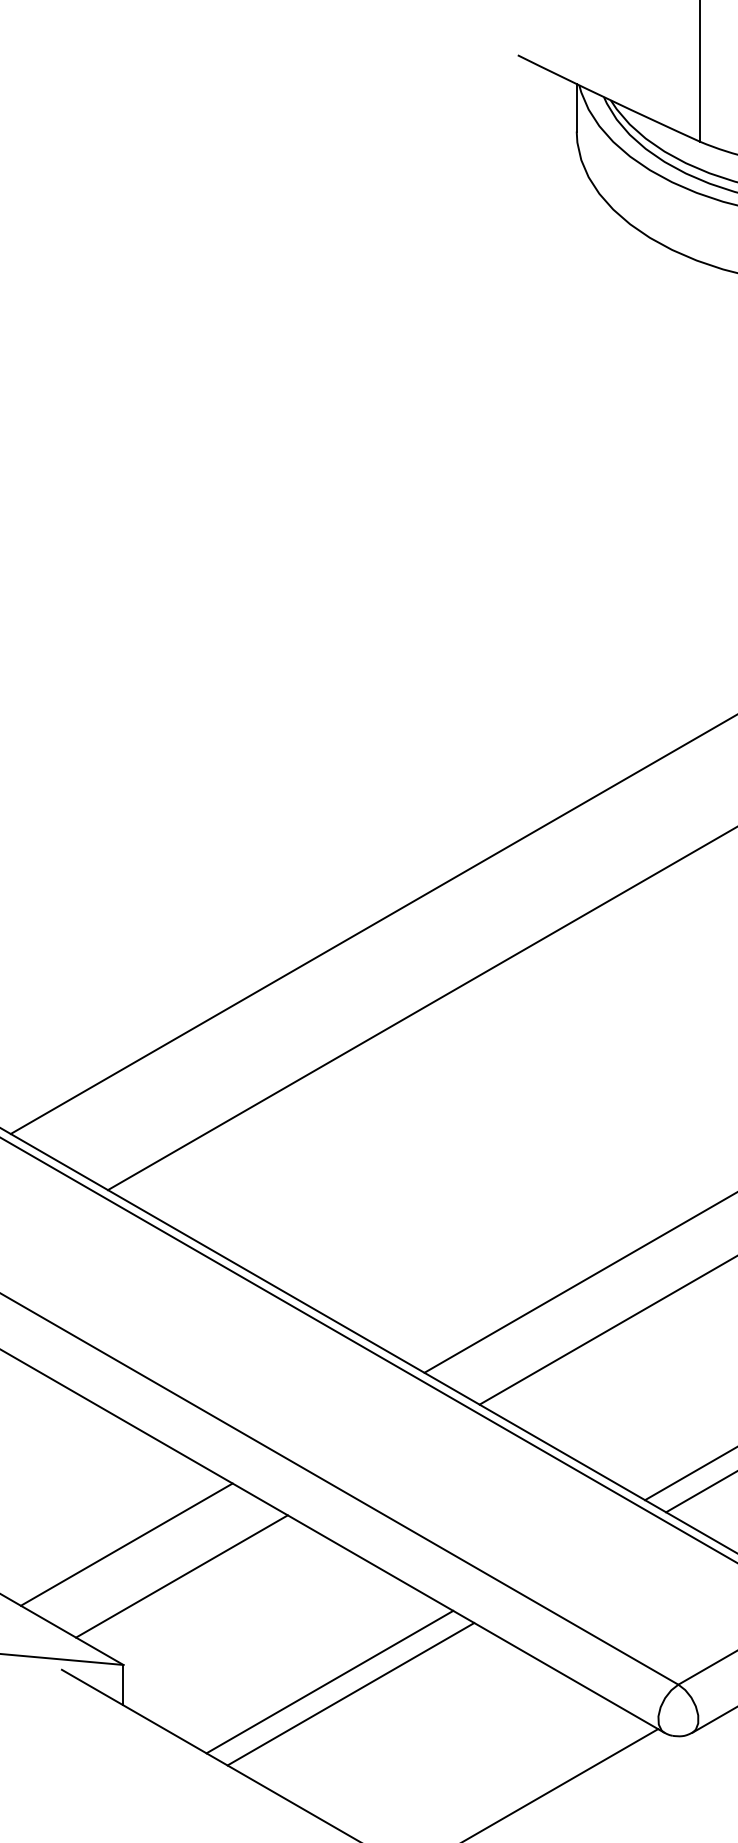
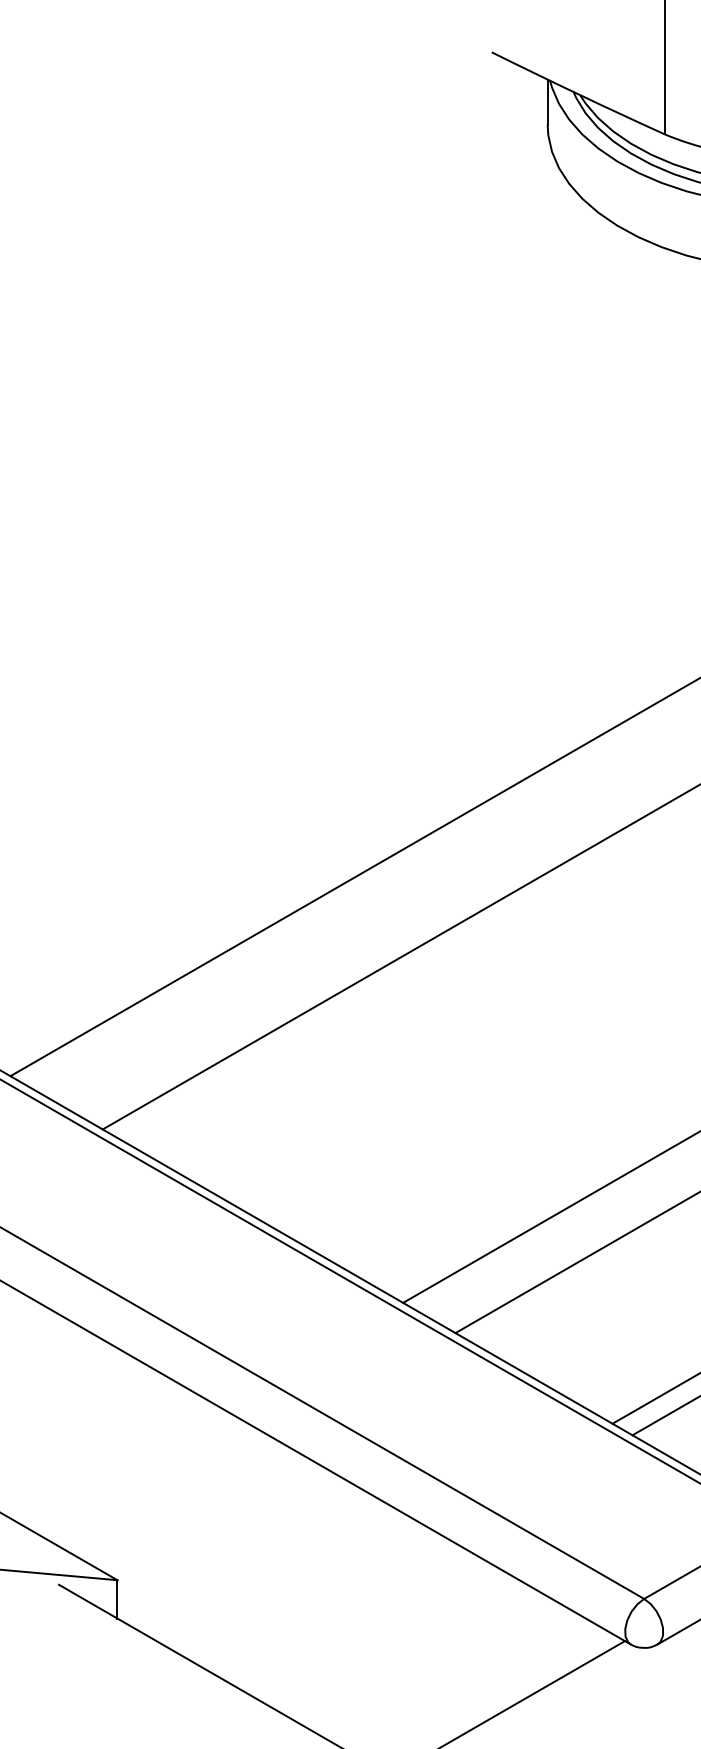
line: (126, 1544) -> (120, 1465), removed
line: (181, 1576) -> (172, 1496), removed
line: (329, 1681) -> (313, 1595), removed
line: (350, 1694) -> (332, 1608), removed

